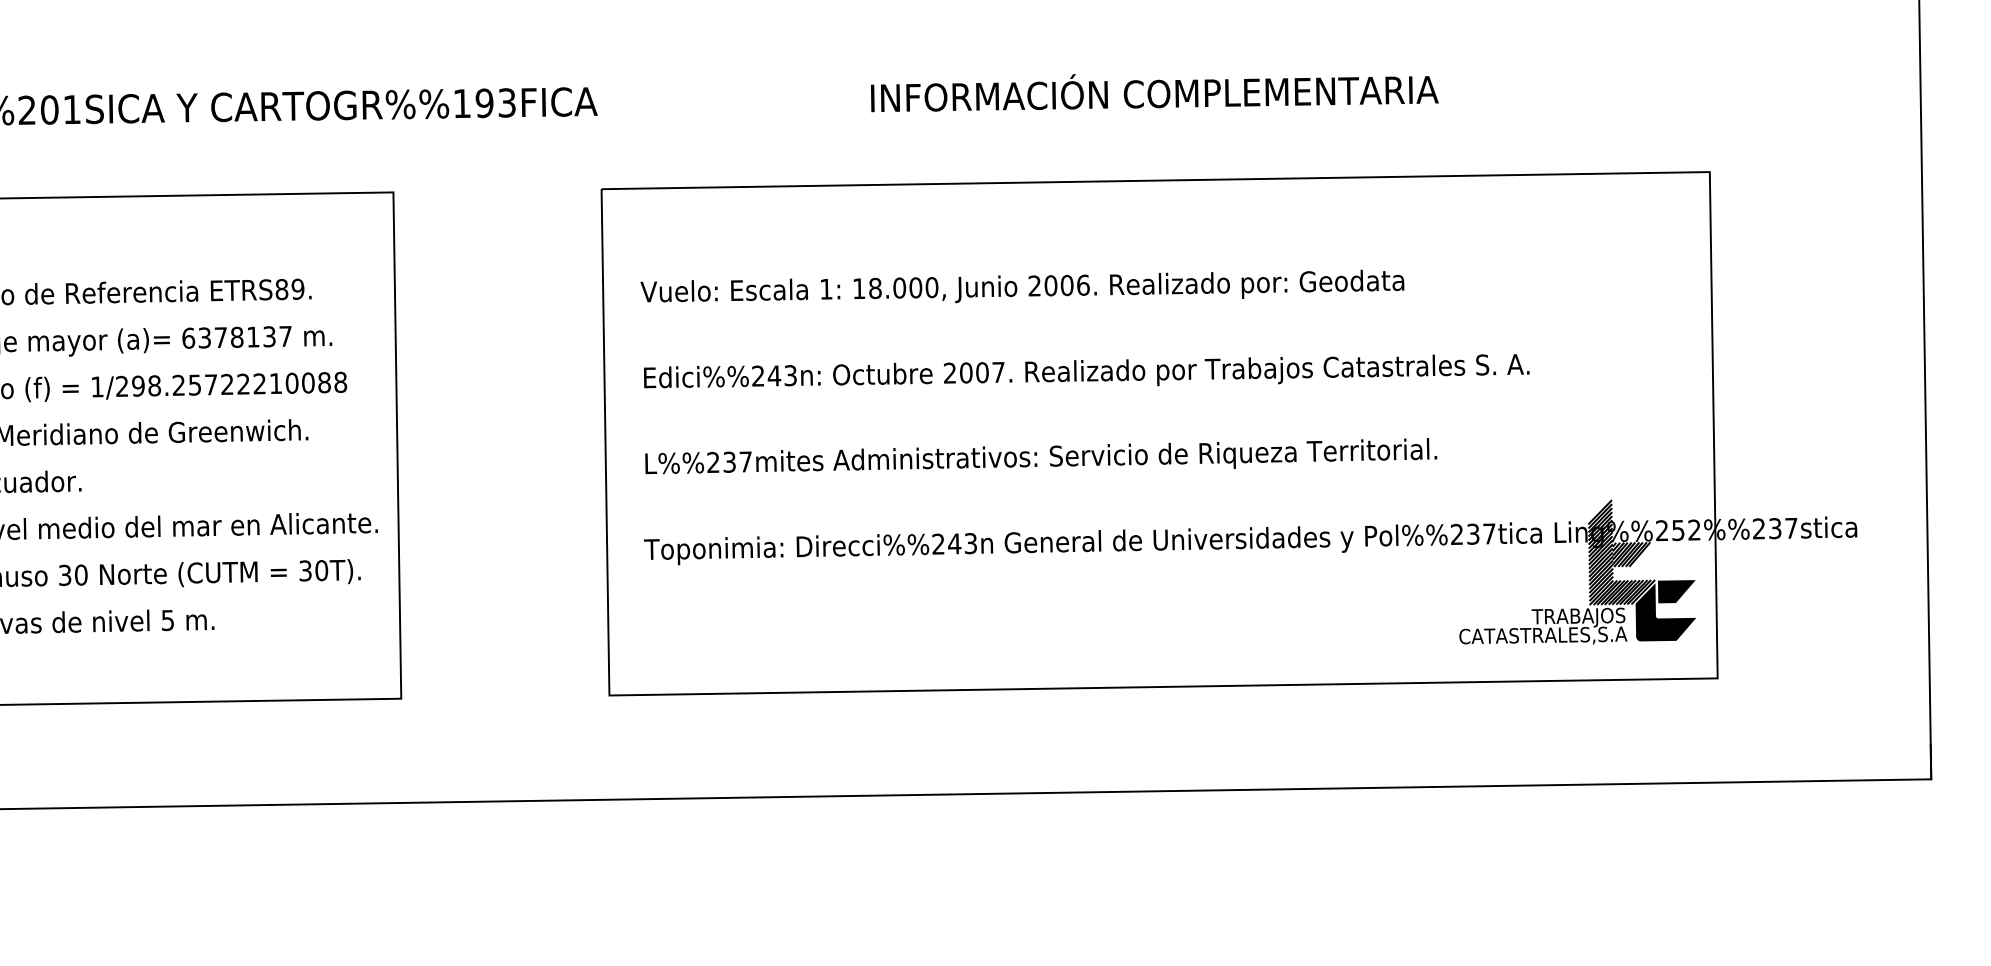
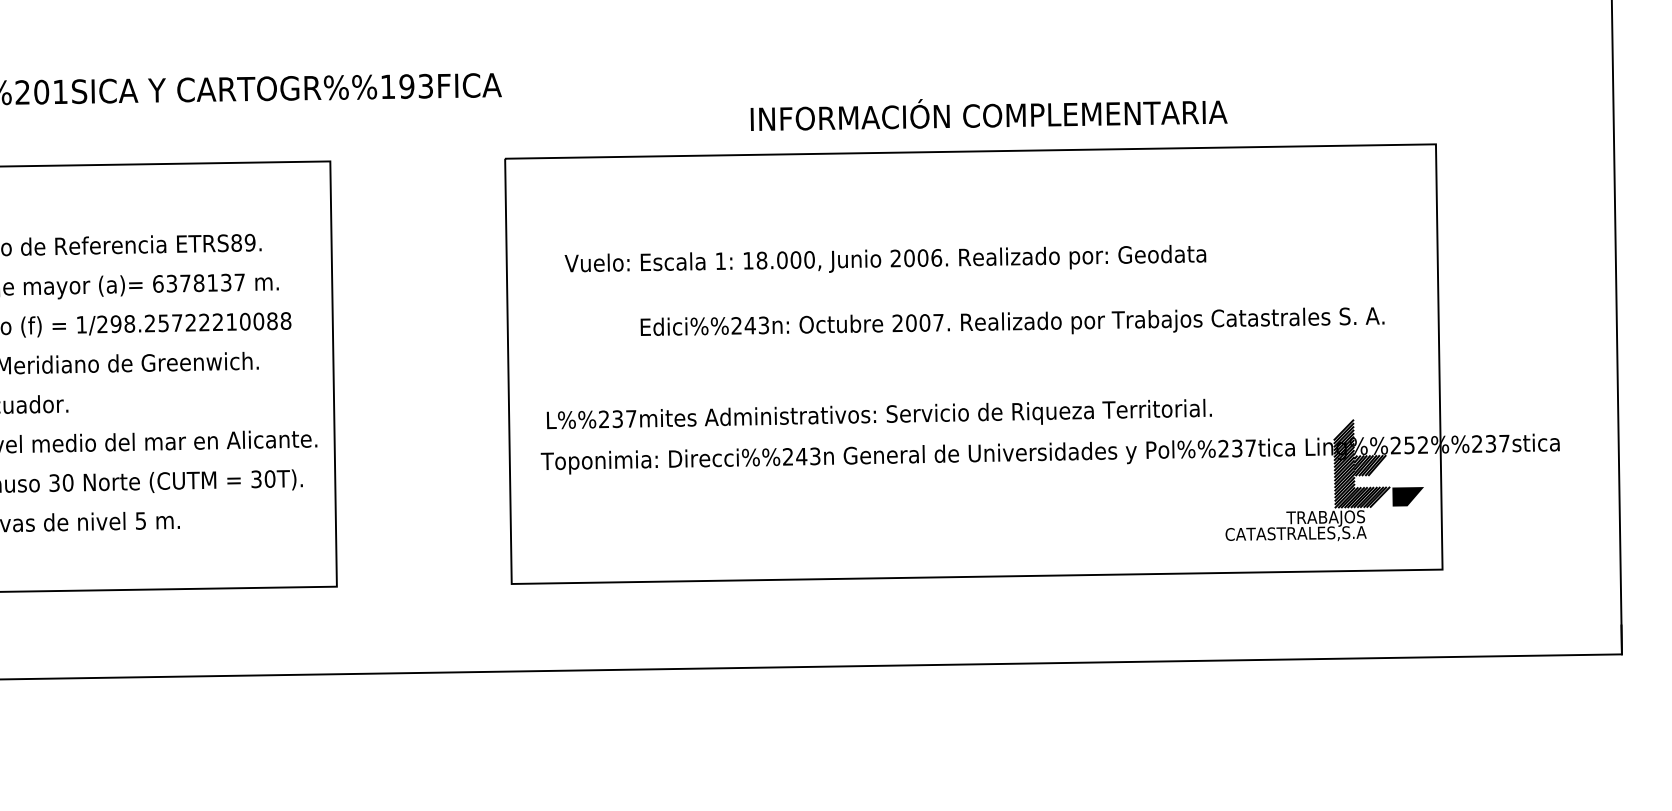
text: (1154, 93) -> (988, 115), moved
text: (1022, 286) -> (885, 258), moved
text: (1086, 371) -> (1012, 321), moved
text: (1041, 456) -> (879, 414), moved
fill: (1665, 612) -> (1398, 514), removed

